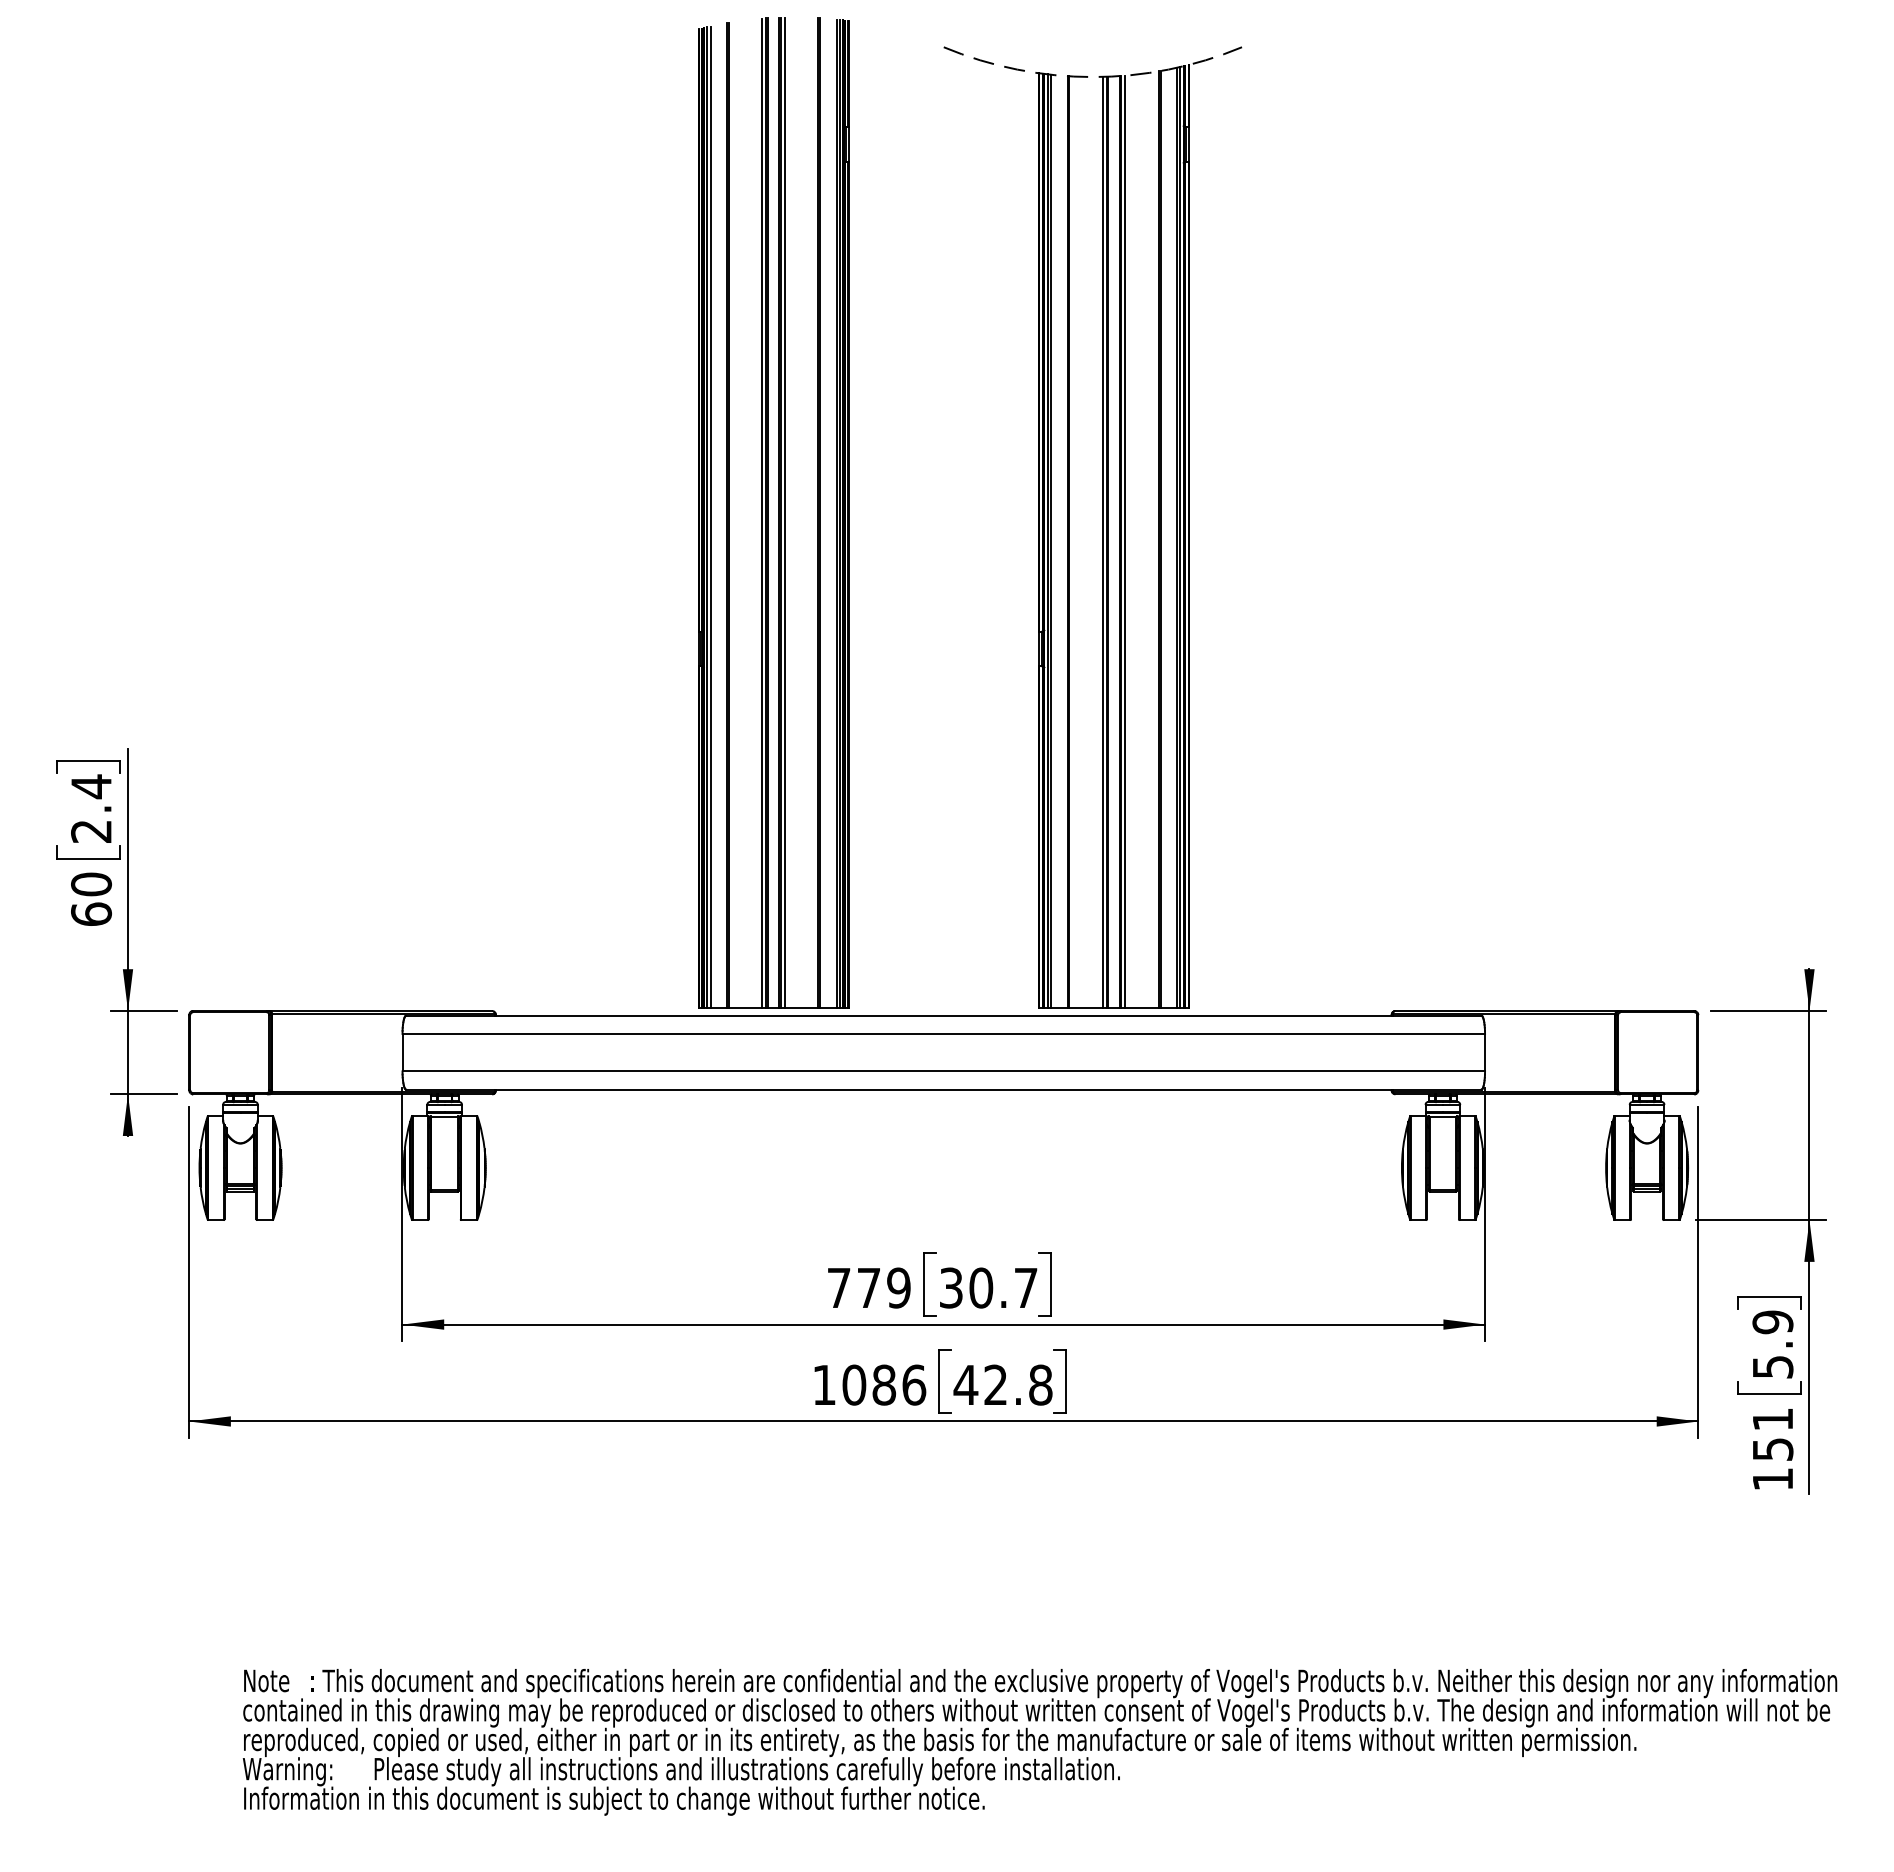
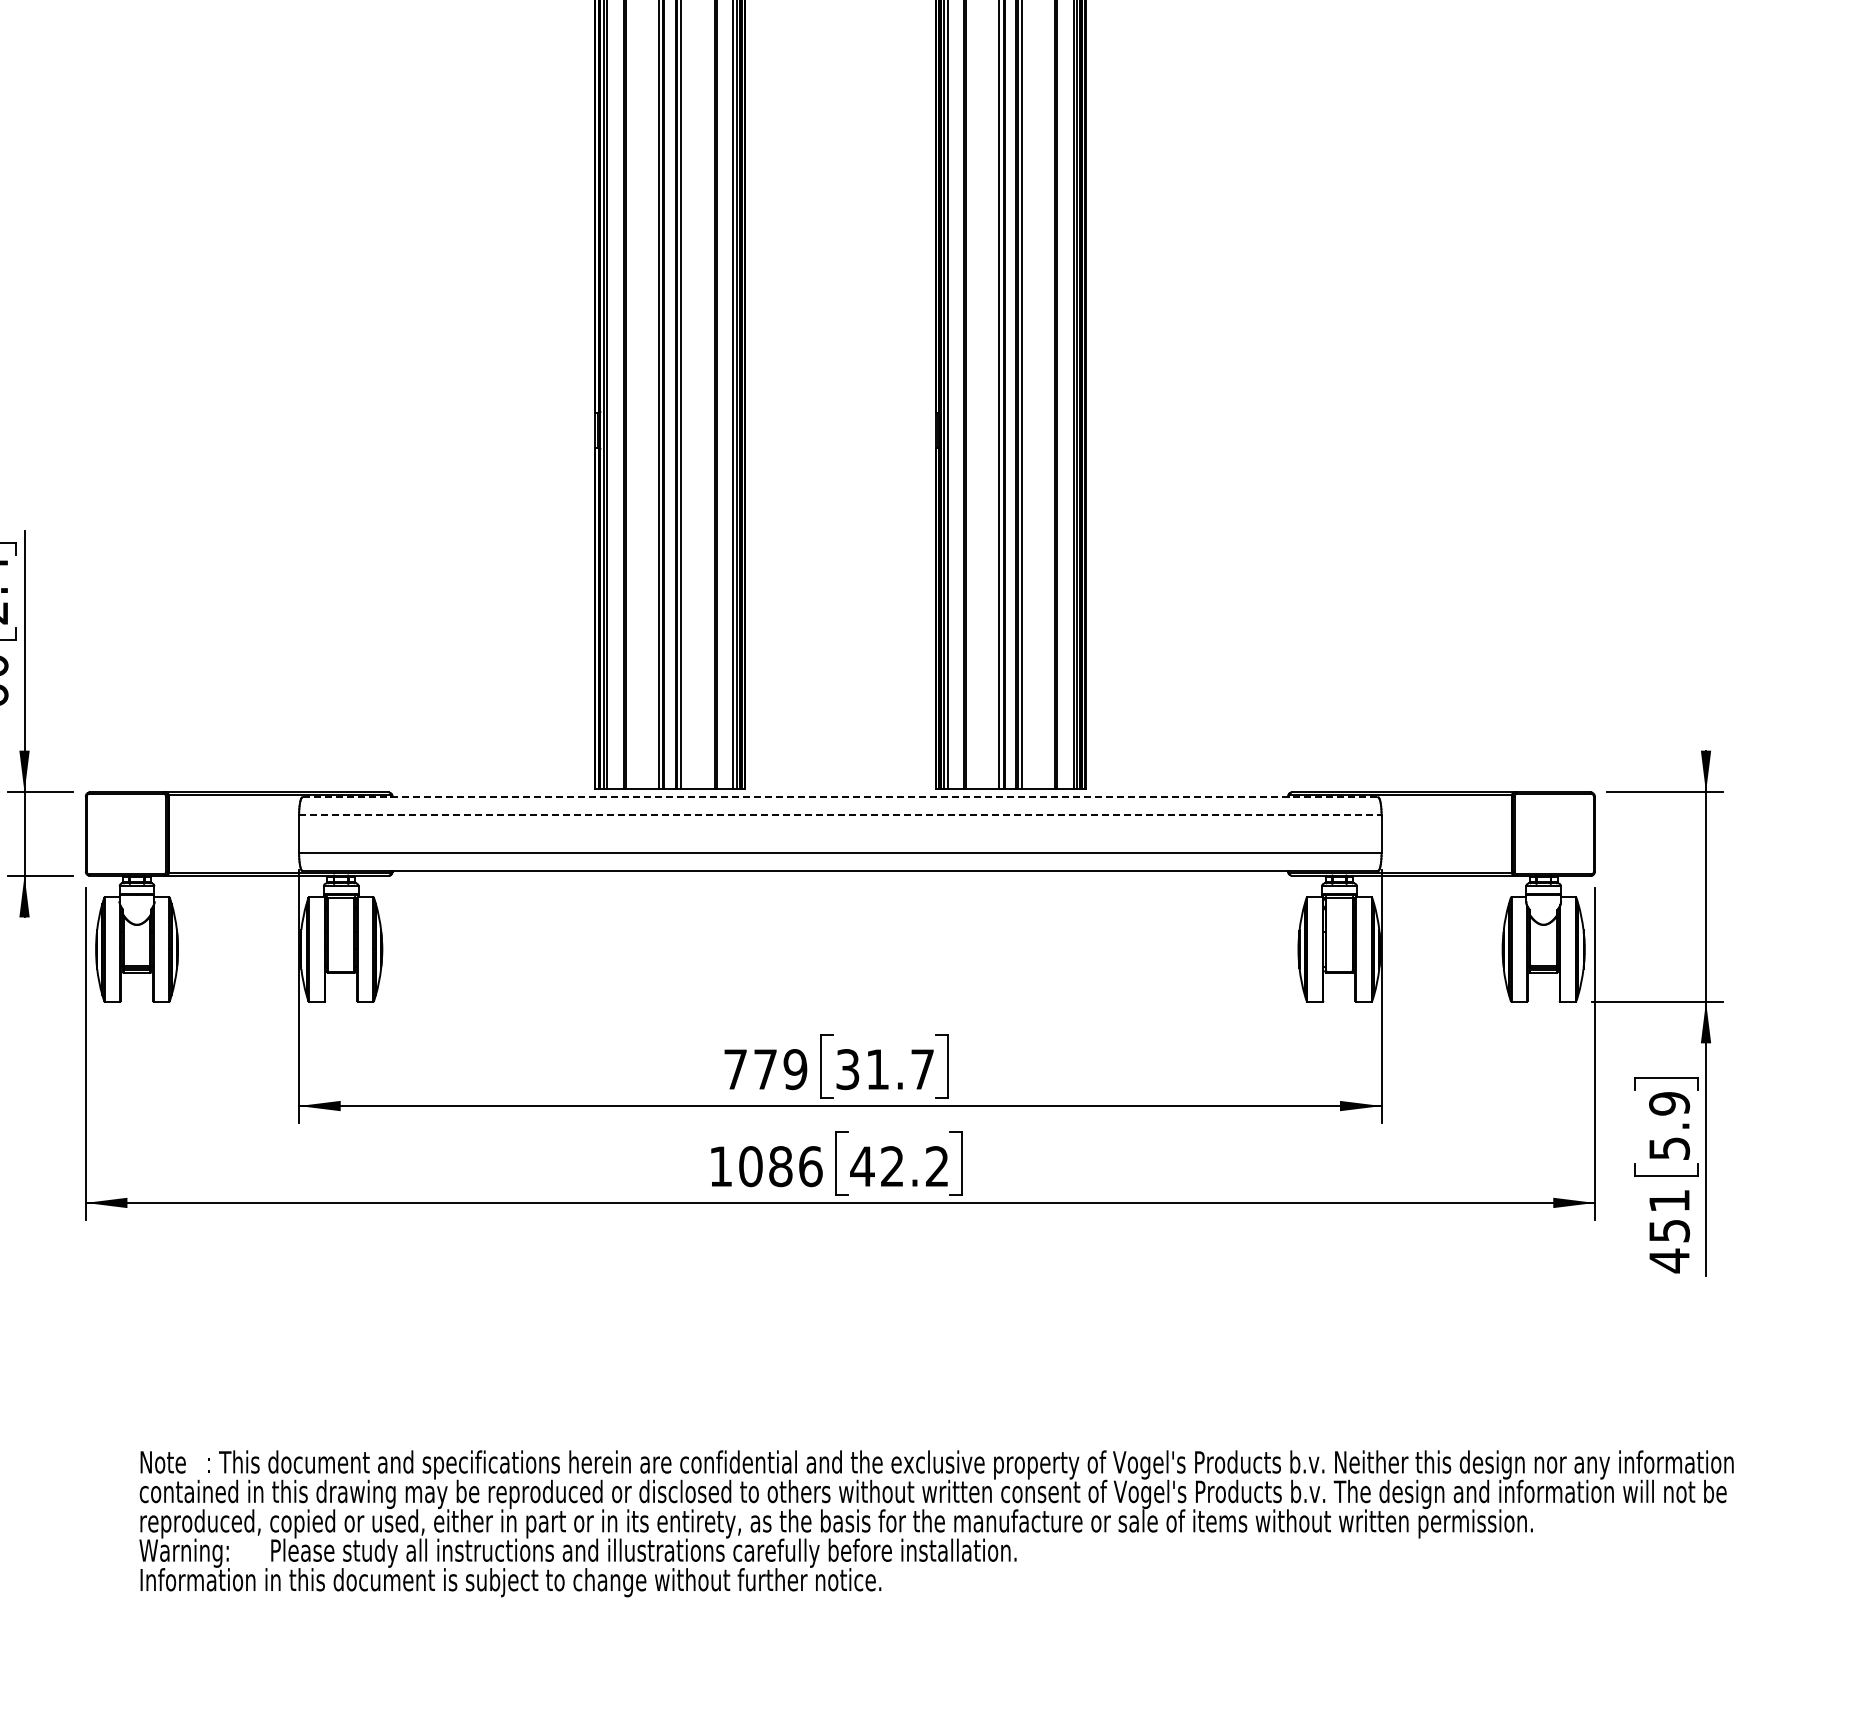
line: (943, 1015) -> (840, 796), solid -> dashed
line: (944, 1033) -> (841, 814), solid -> dashed
text: (981, 1287) -> (878, 1068), 30.7 -> 31.7
text: (1040, 1384) -> (937, 1165), 42.8 -> 42.2
text: (1772, 1479) -> (1669, 1260), 151 -> 451

